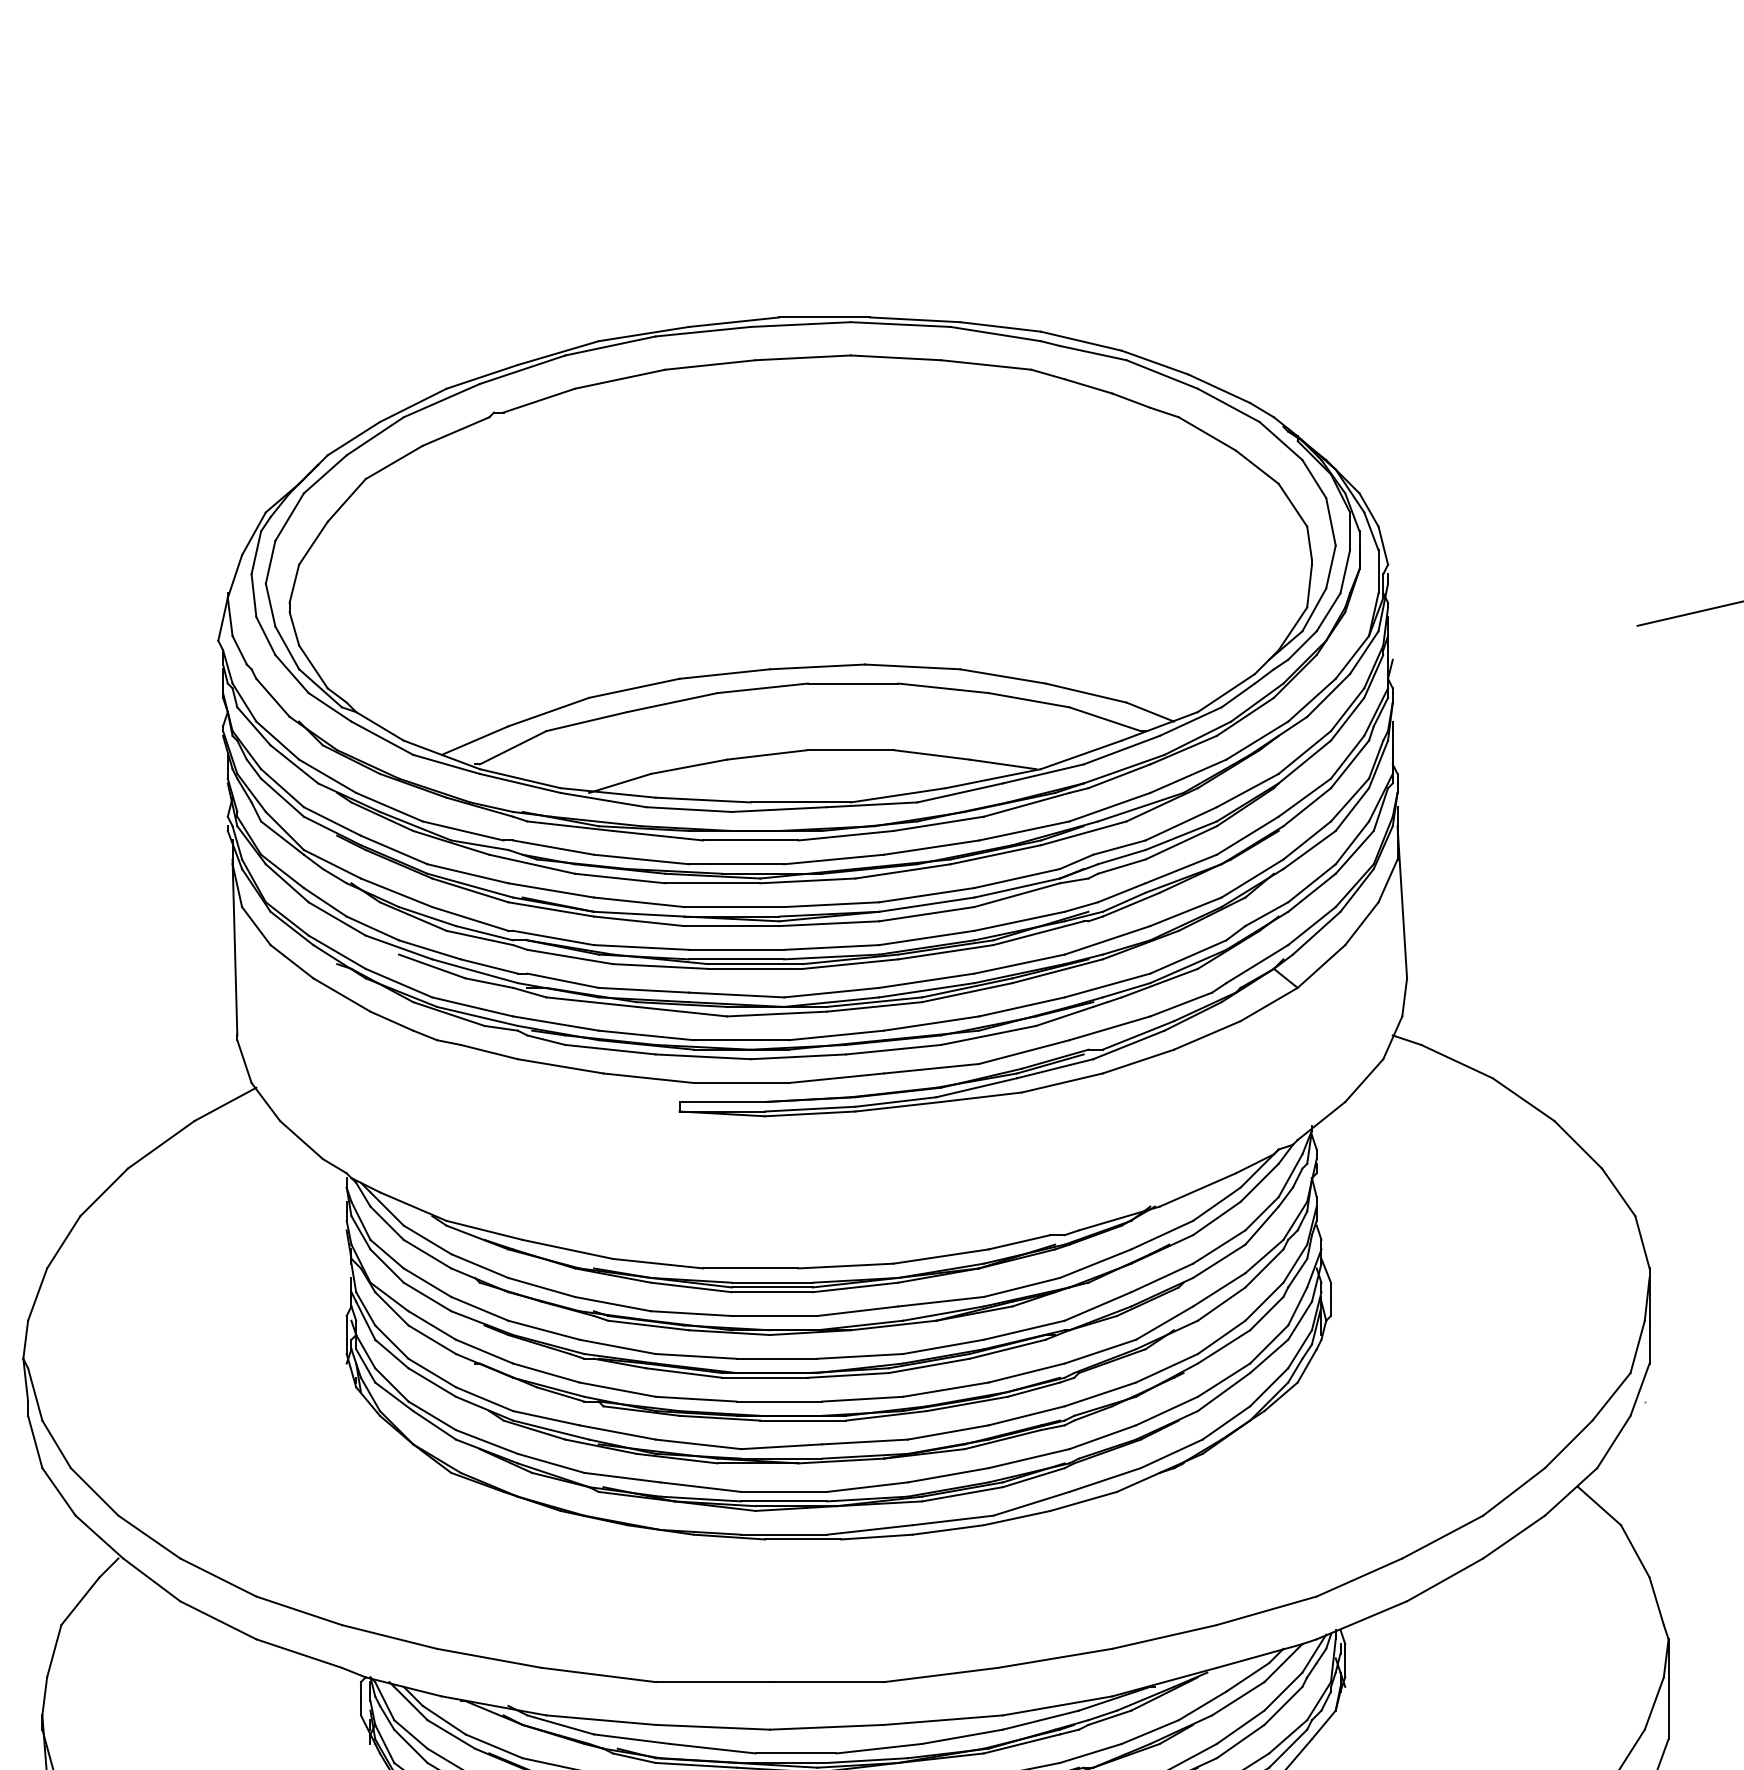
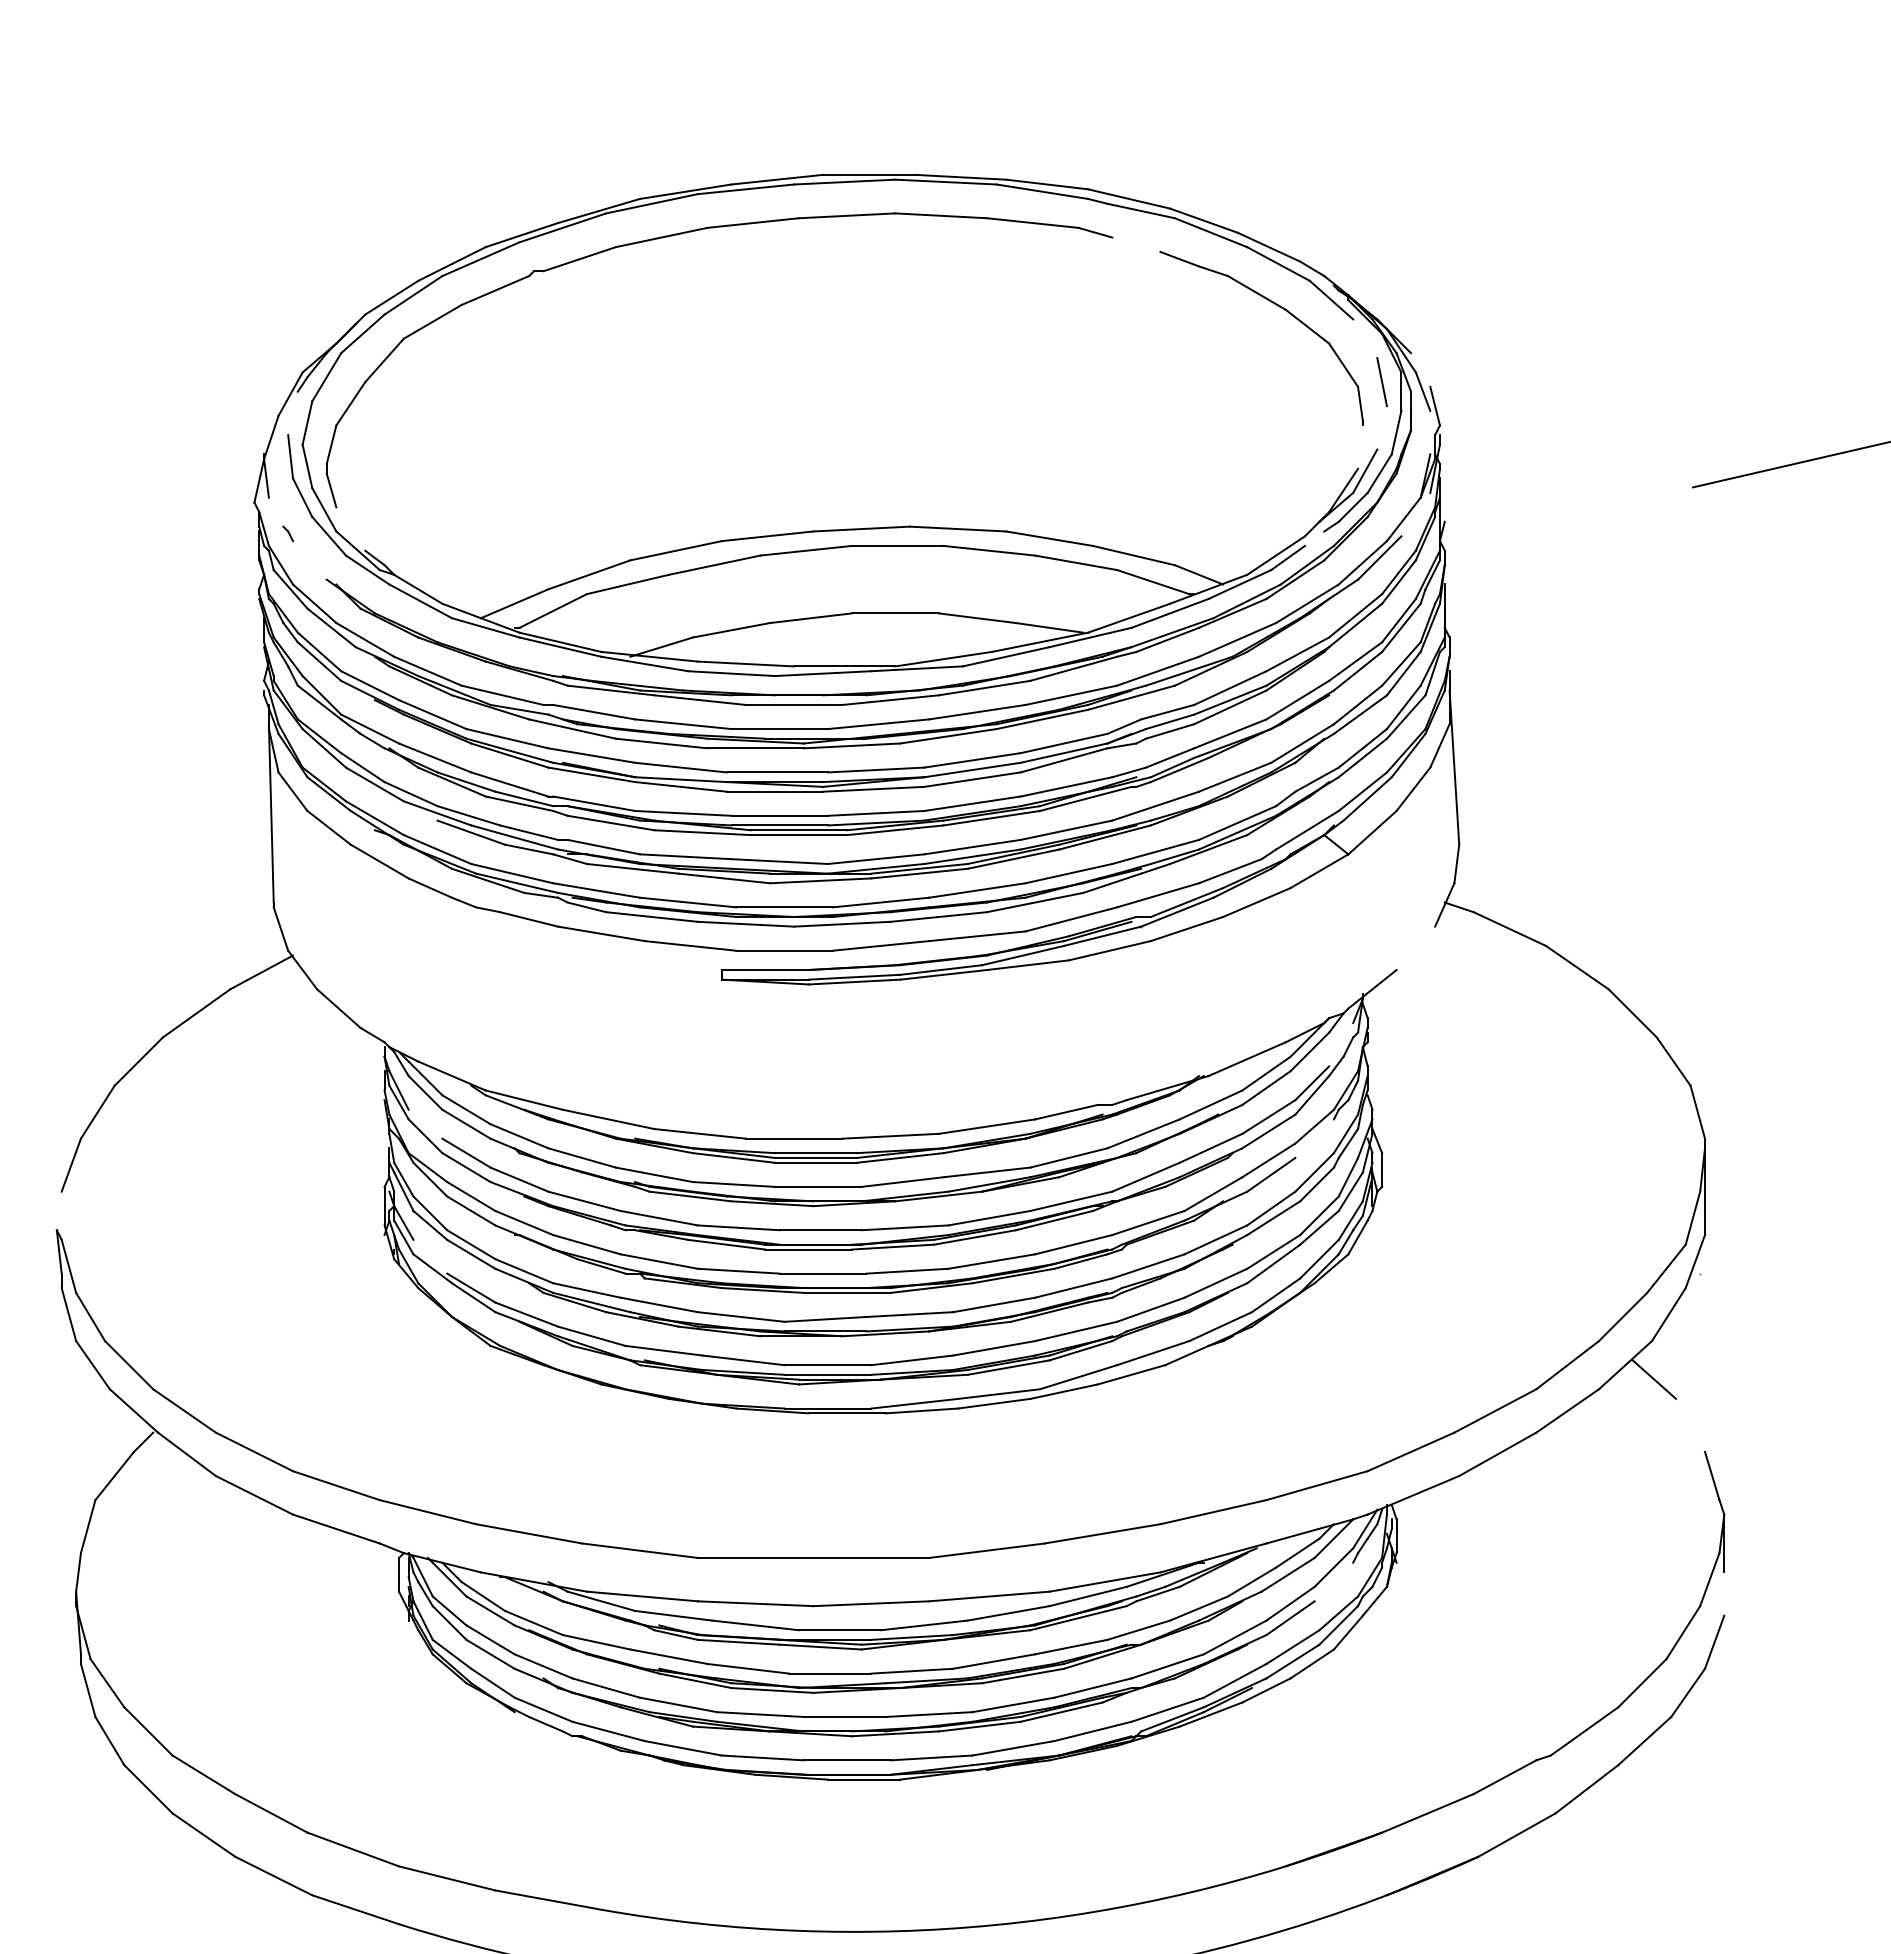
line: (1088, 386) -> (1136, 244), removed
line: (1314, 478) -> (1365, 338), removed
line: (1368, 509) -> (1420, 369), removed
line: (255, 552) -> (292, 413), removed
line: (1330, 566) -> (1381, 427), removed
line: (1378, 571) -> (1430, 432), removed
line: (1309, 585) -> (1360, 446), removed
line: (239, 649) -> (275, 511), removed
line: (1363, 652) -> (1415, 514), removed
line: (313, 666) -> (350, 528), removed
line: (1264, 676) -> (1314, 538), removed
line: (272, 697) -> (309, 560), removed
line: (1363, 1080) -> (1415, 948), removed
line: (1290, 1175) -> (1341, 1044), removed
line: (387, 1253) -> (425, 1123), removed
line: (1264, 1268) -> (1314, 1138), removed
line: (24, 1339) -> (58, 1210), removed
line: (392, 1384) -> (430, 1256), removed
line: (1635, 1550) -> (1690, 1424), removed
line: (1283, 1705) -> (1333, 1581), removed
line: (1668, 1717) -> (1724, 1593), removed

